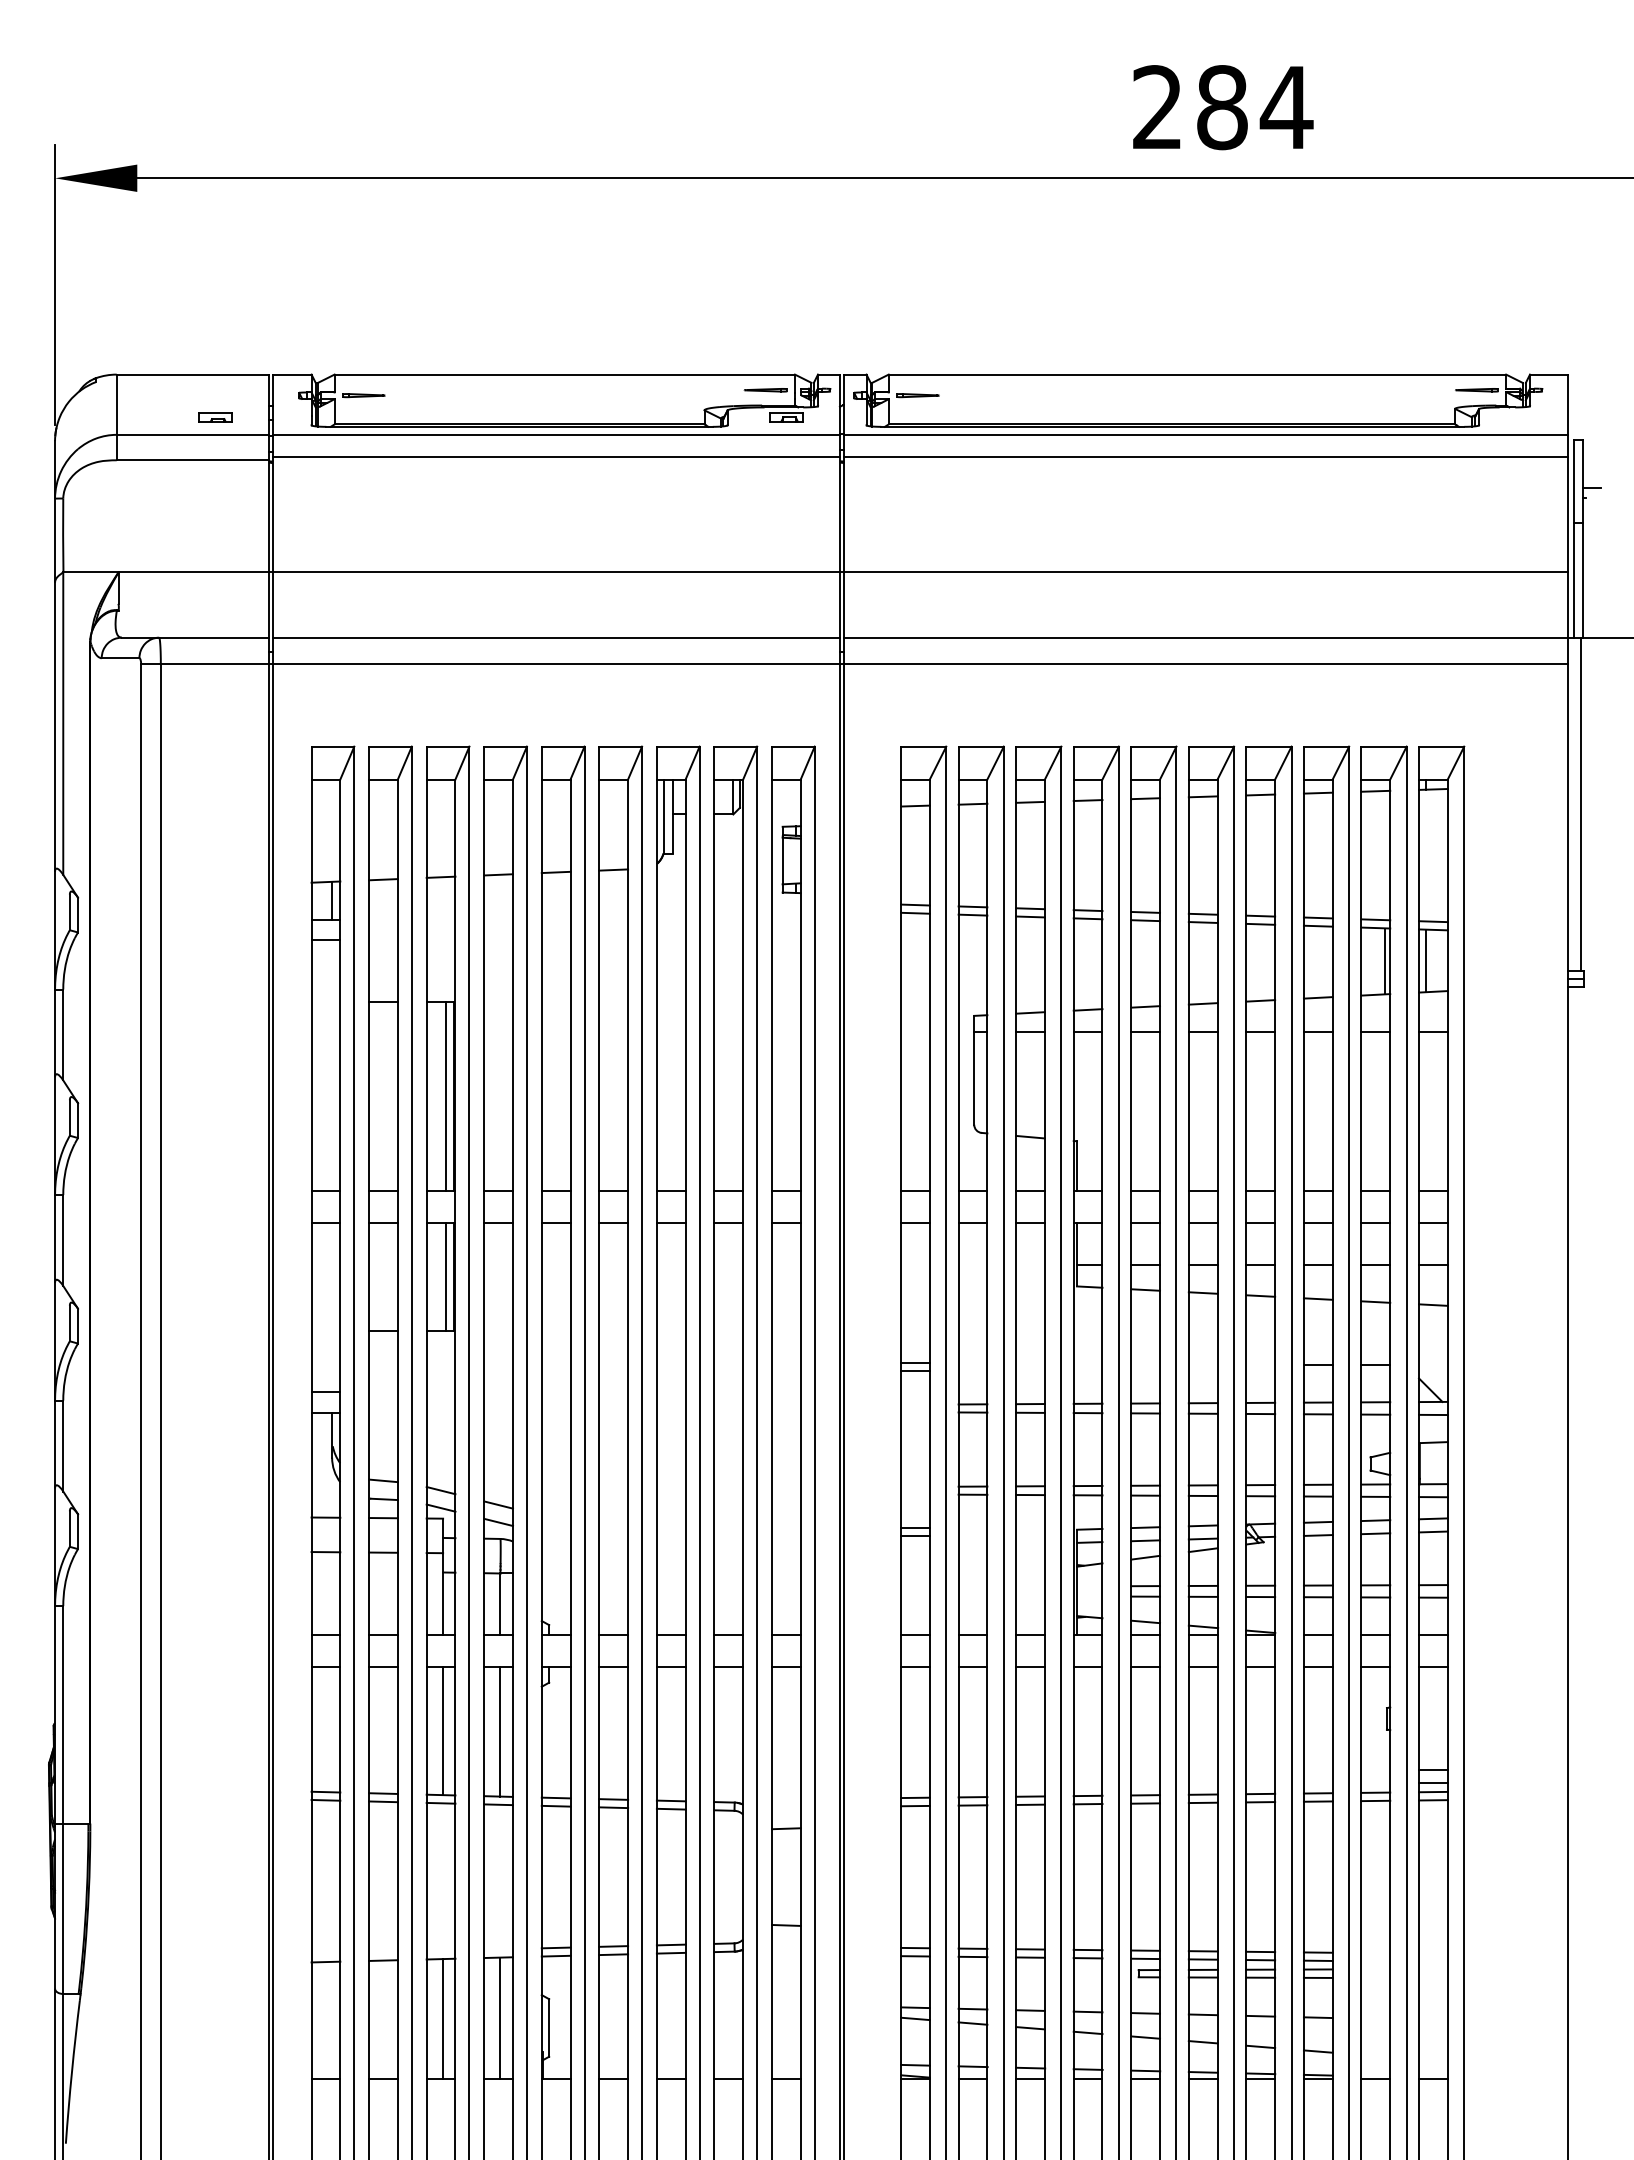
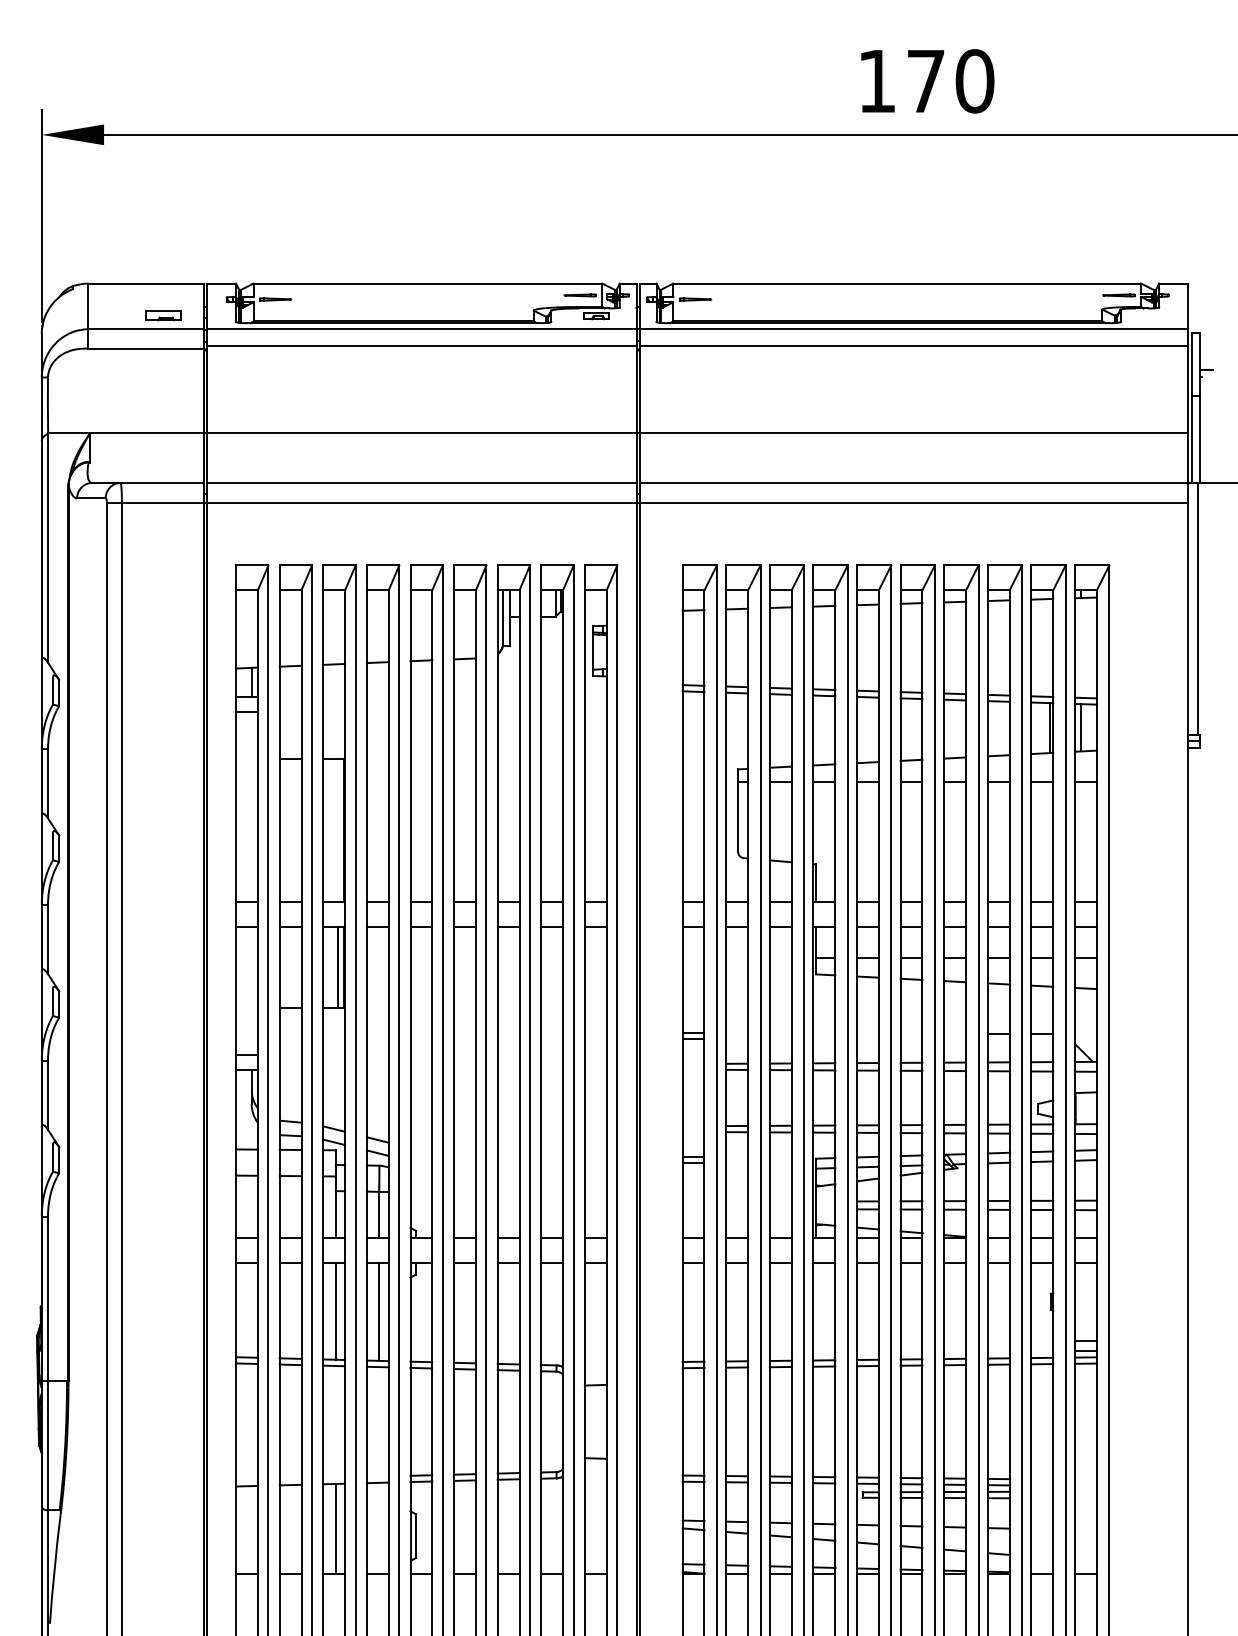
text: (1222, 107) -> (926, 81), 284 -> 170
part: (215, 418) -> (163, 316), size x1.4
line: (445, 1095) -> (337, 829), removed
line: (500, 2017) -> (379, 1528), removed

